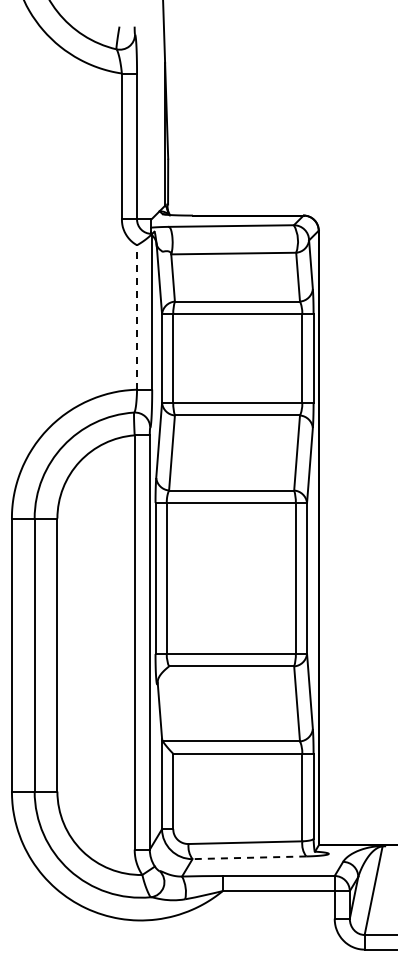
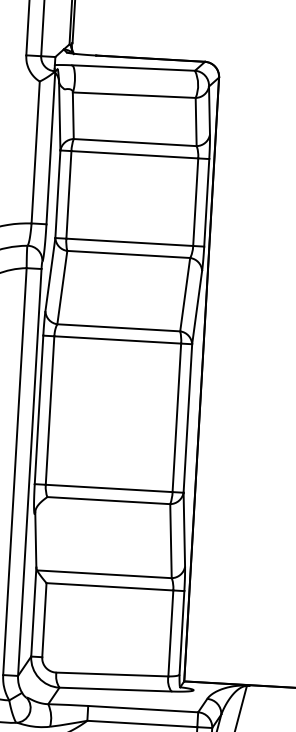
line: (137, 316) -> (36, 151), dashed -> solid
line: (249, 857) -> (115, 689), dashed -> solid

